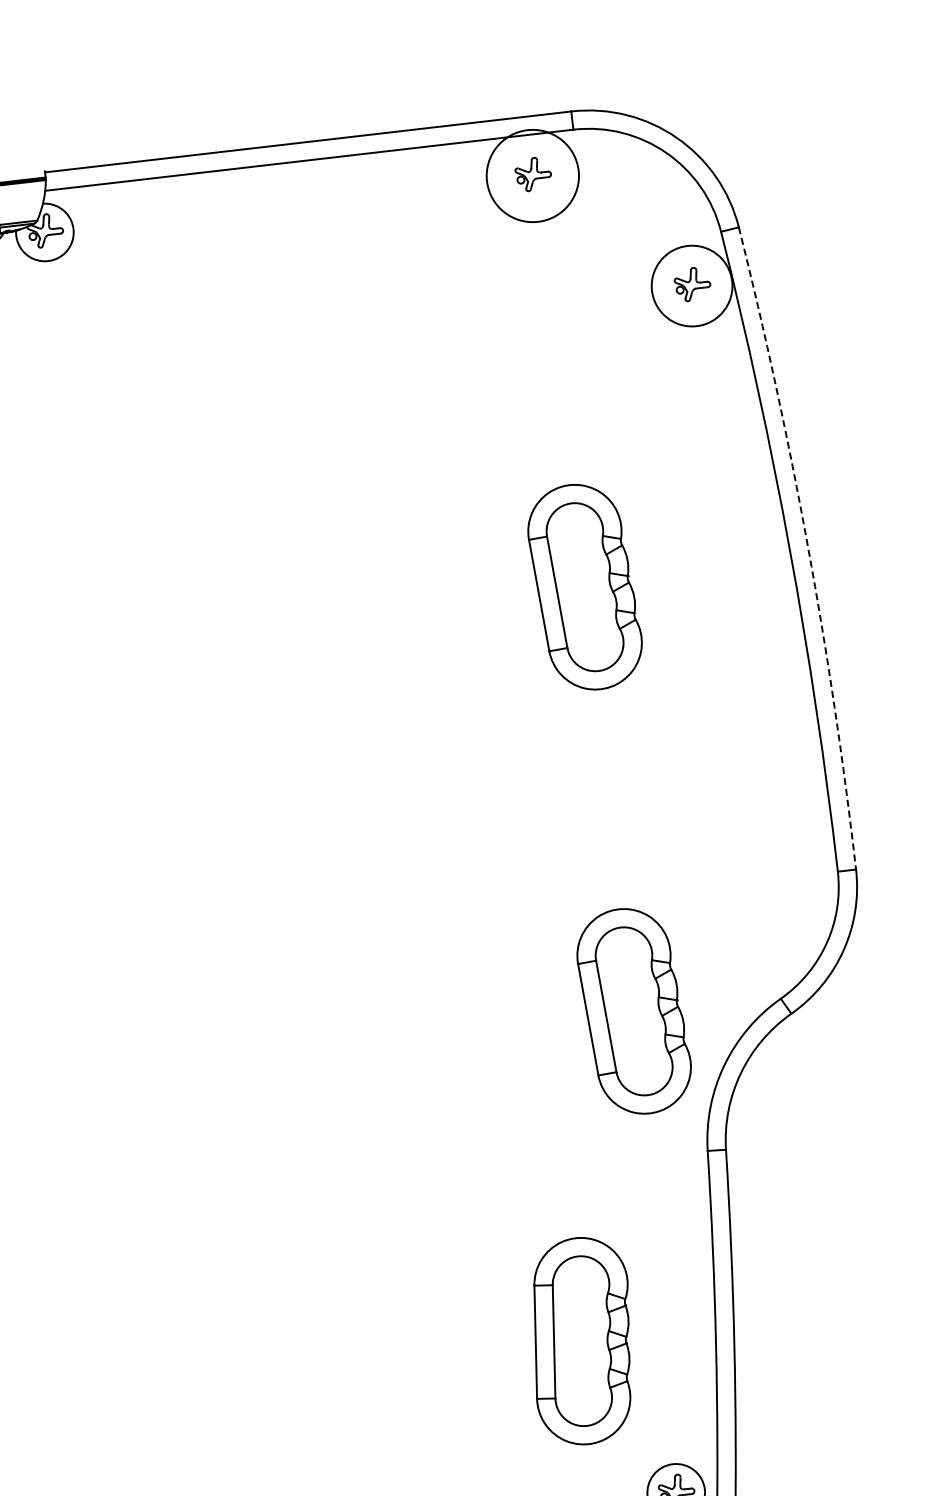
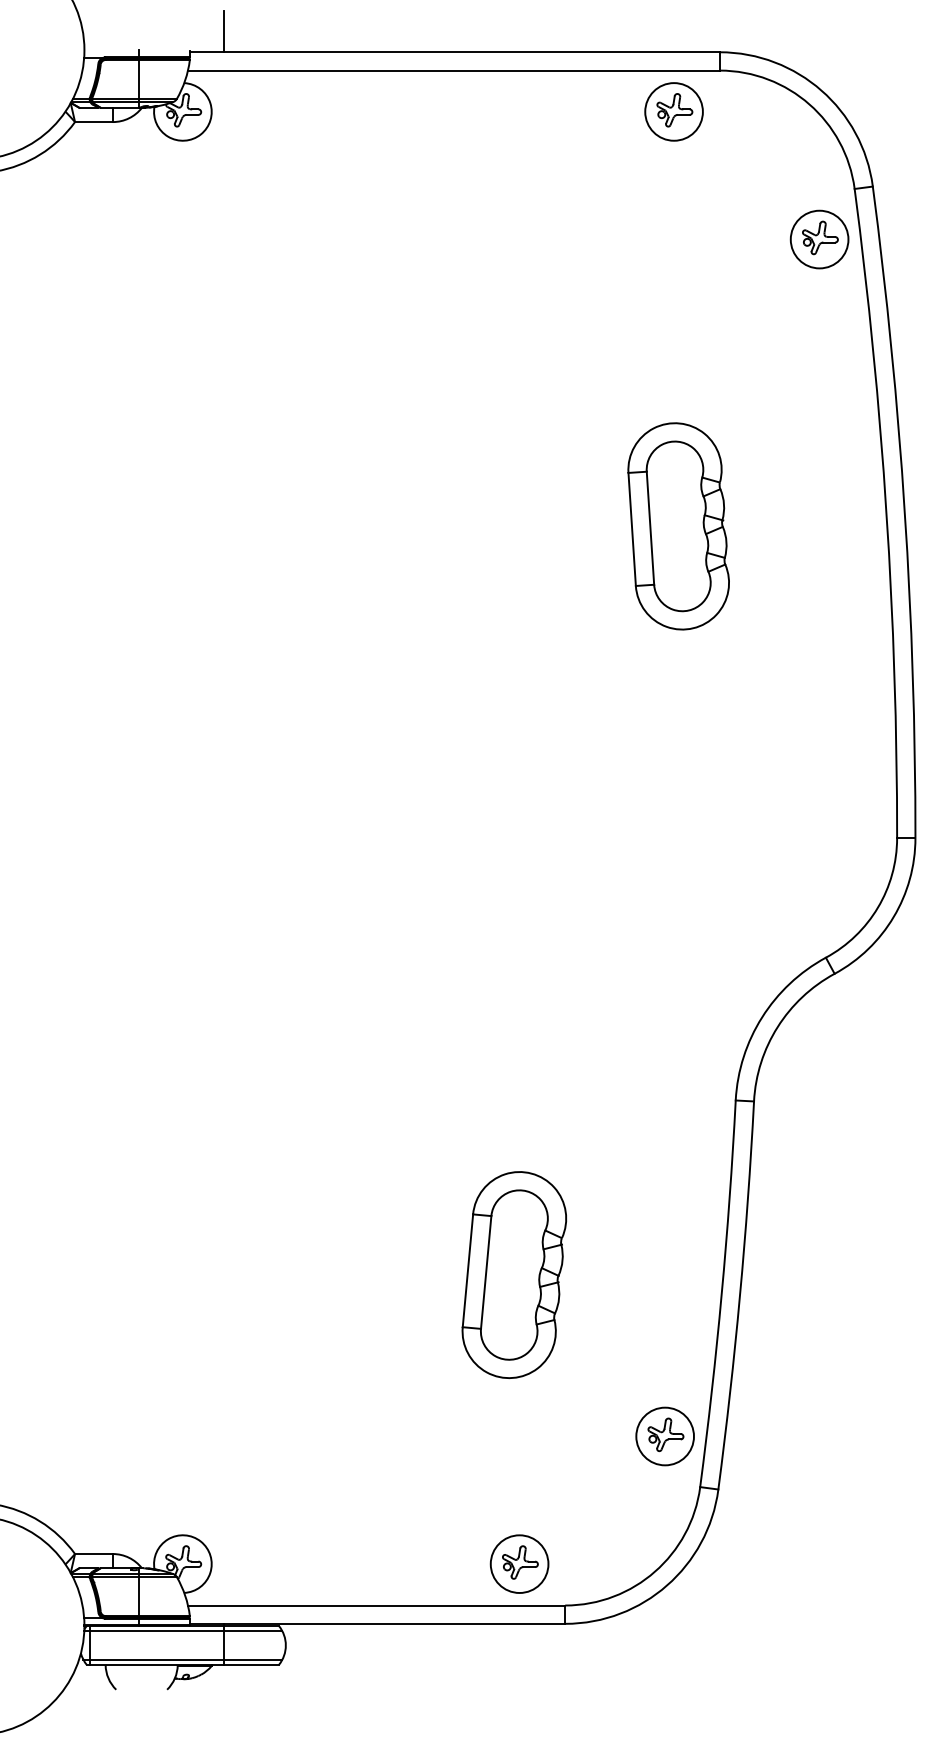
line: (76, 147) -> (224, 31), added
circle: (532, 175) -> (673, 111), size x0.62
circle: (691, 286) -> (819, 239), size x0.71
arc: (807, 546) -> (904, 511), dashed -> solid
part: (633, 1011) -> (678, 953), removed
part: (582, 1340) -> (514, 1274), moved

